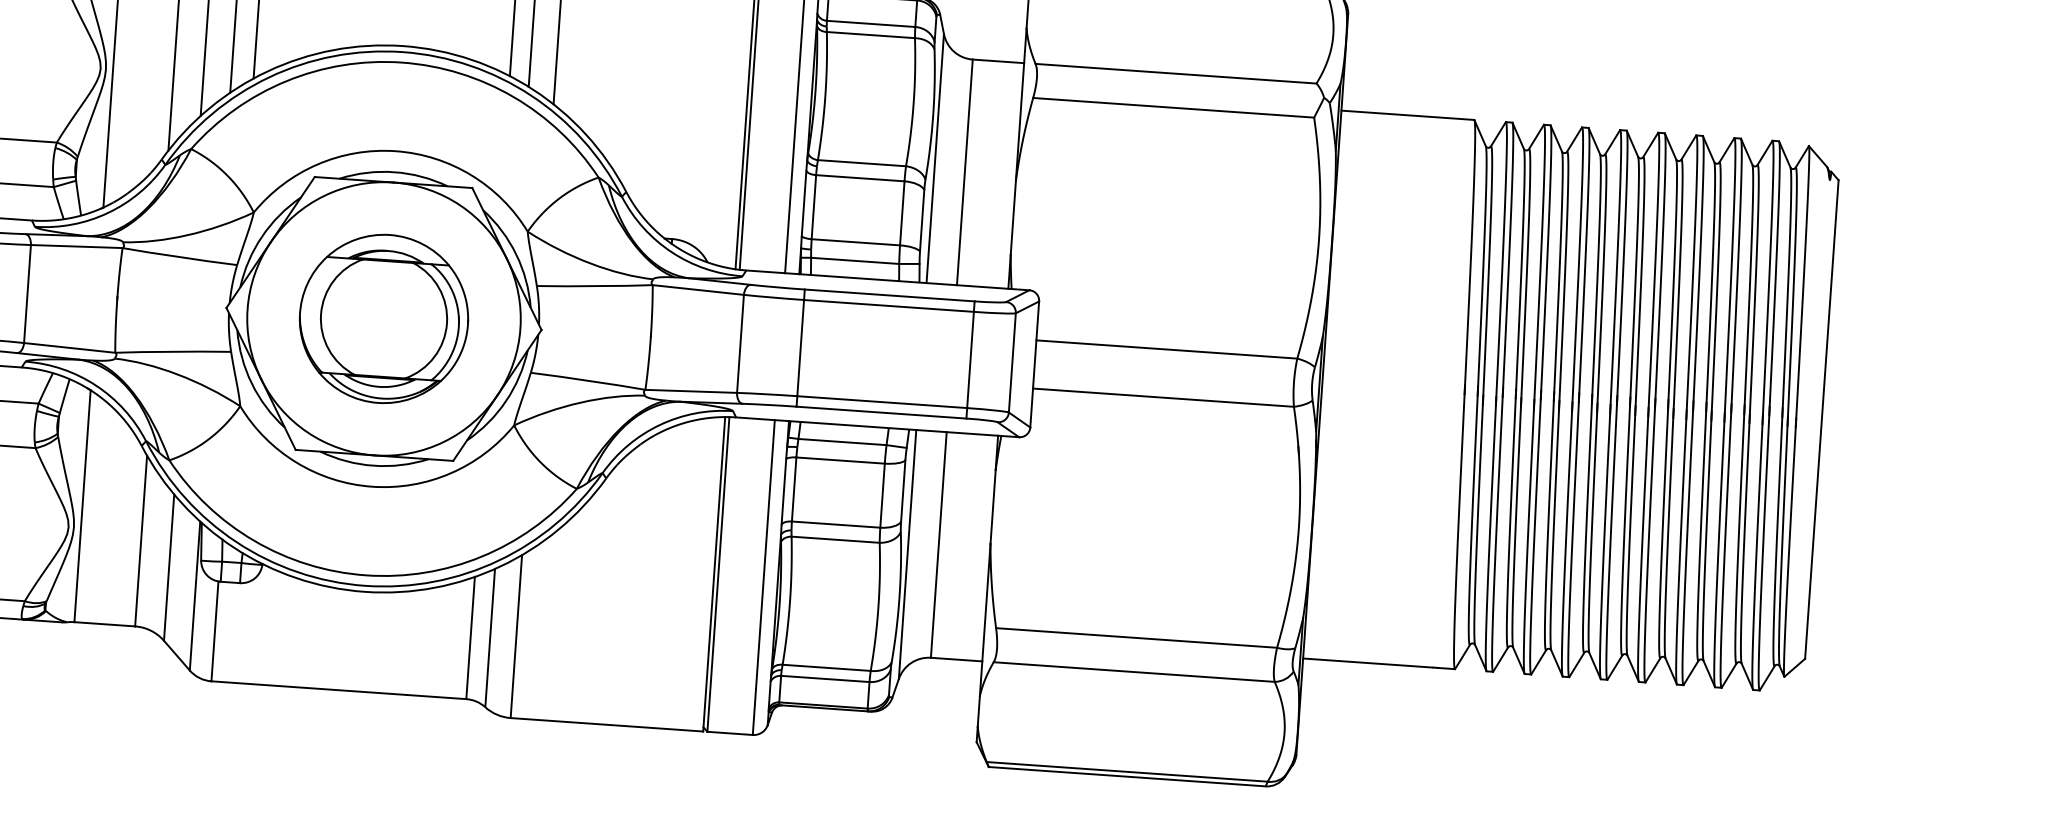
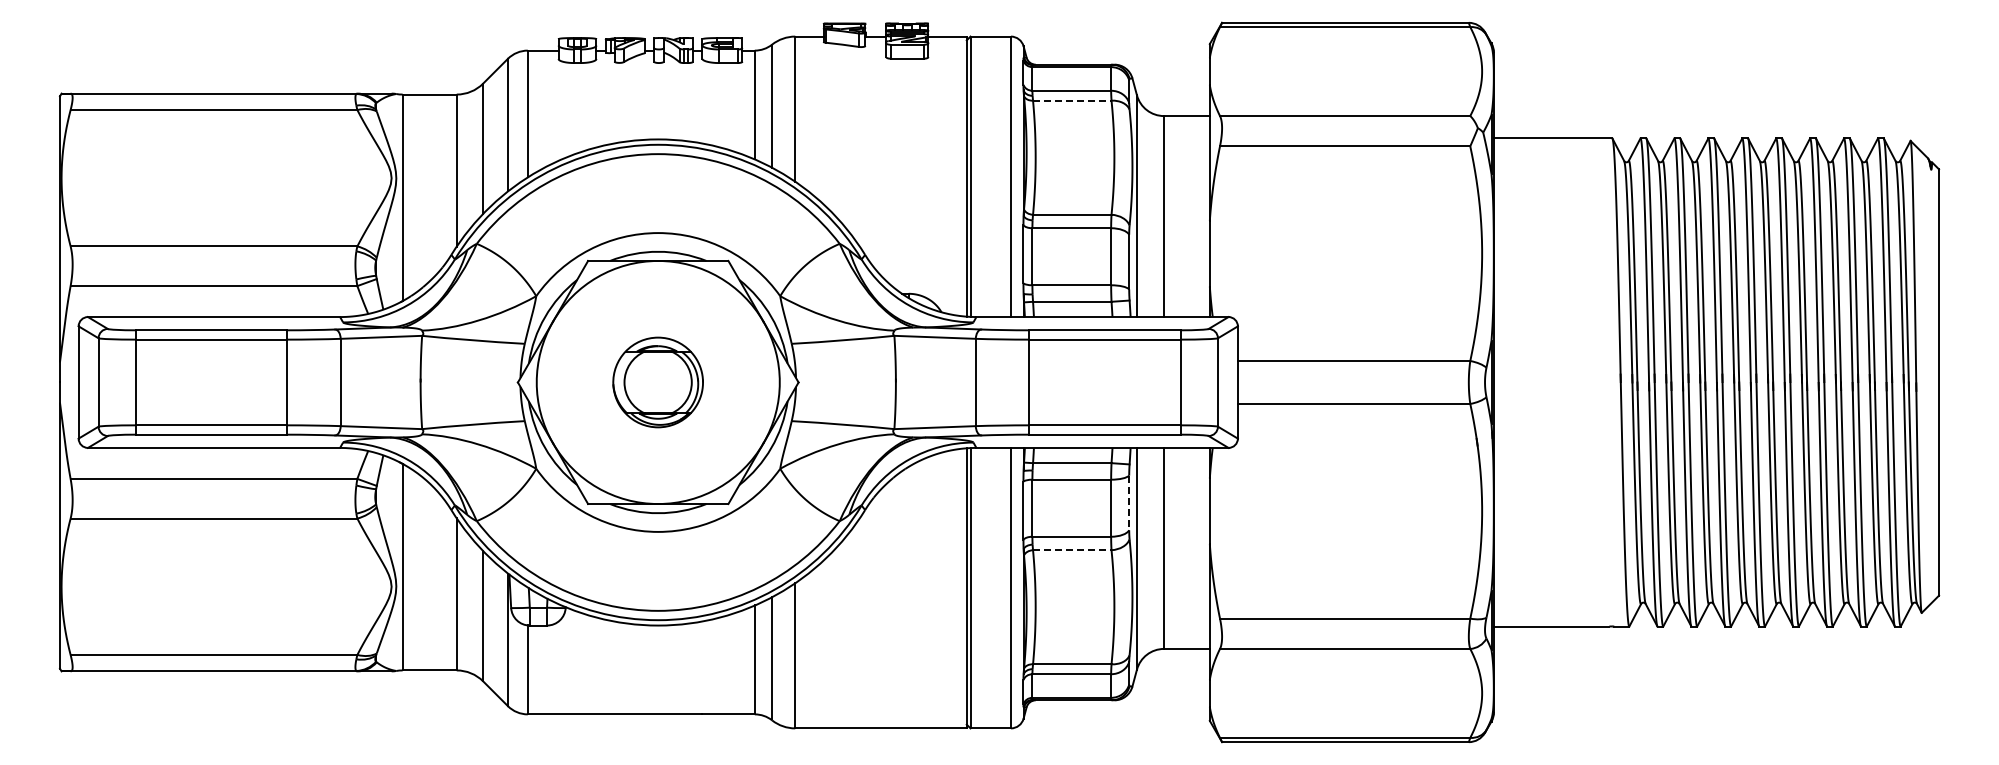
line: (871, 34) -> (1072, 100), solid -> dashed
part: (383, 318) -> (657, 382), size x0.6
line: (903, 491) -> (1129, 503), solid -> dashed
line: (835, 540) -> (1072, 550), solid -> dashed

